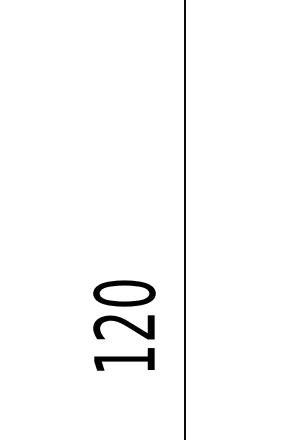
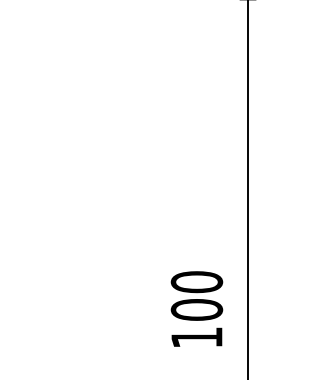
text: (123, 326) -> (196, 309), 120 -> 100

